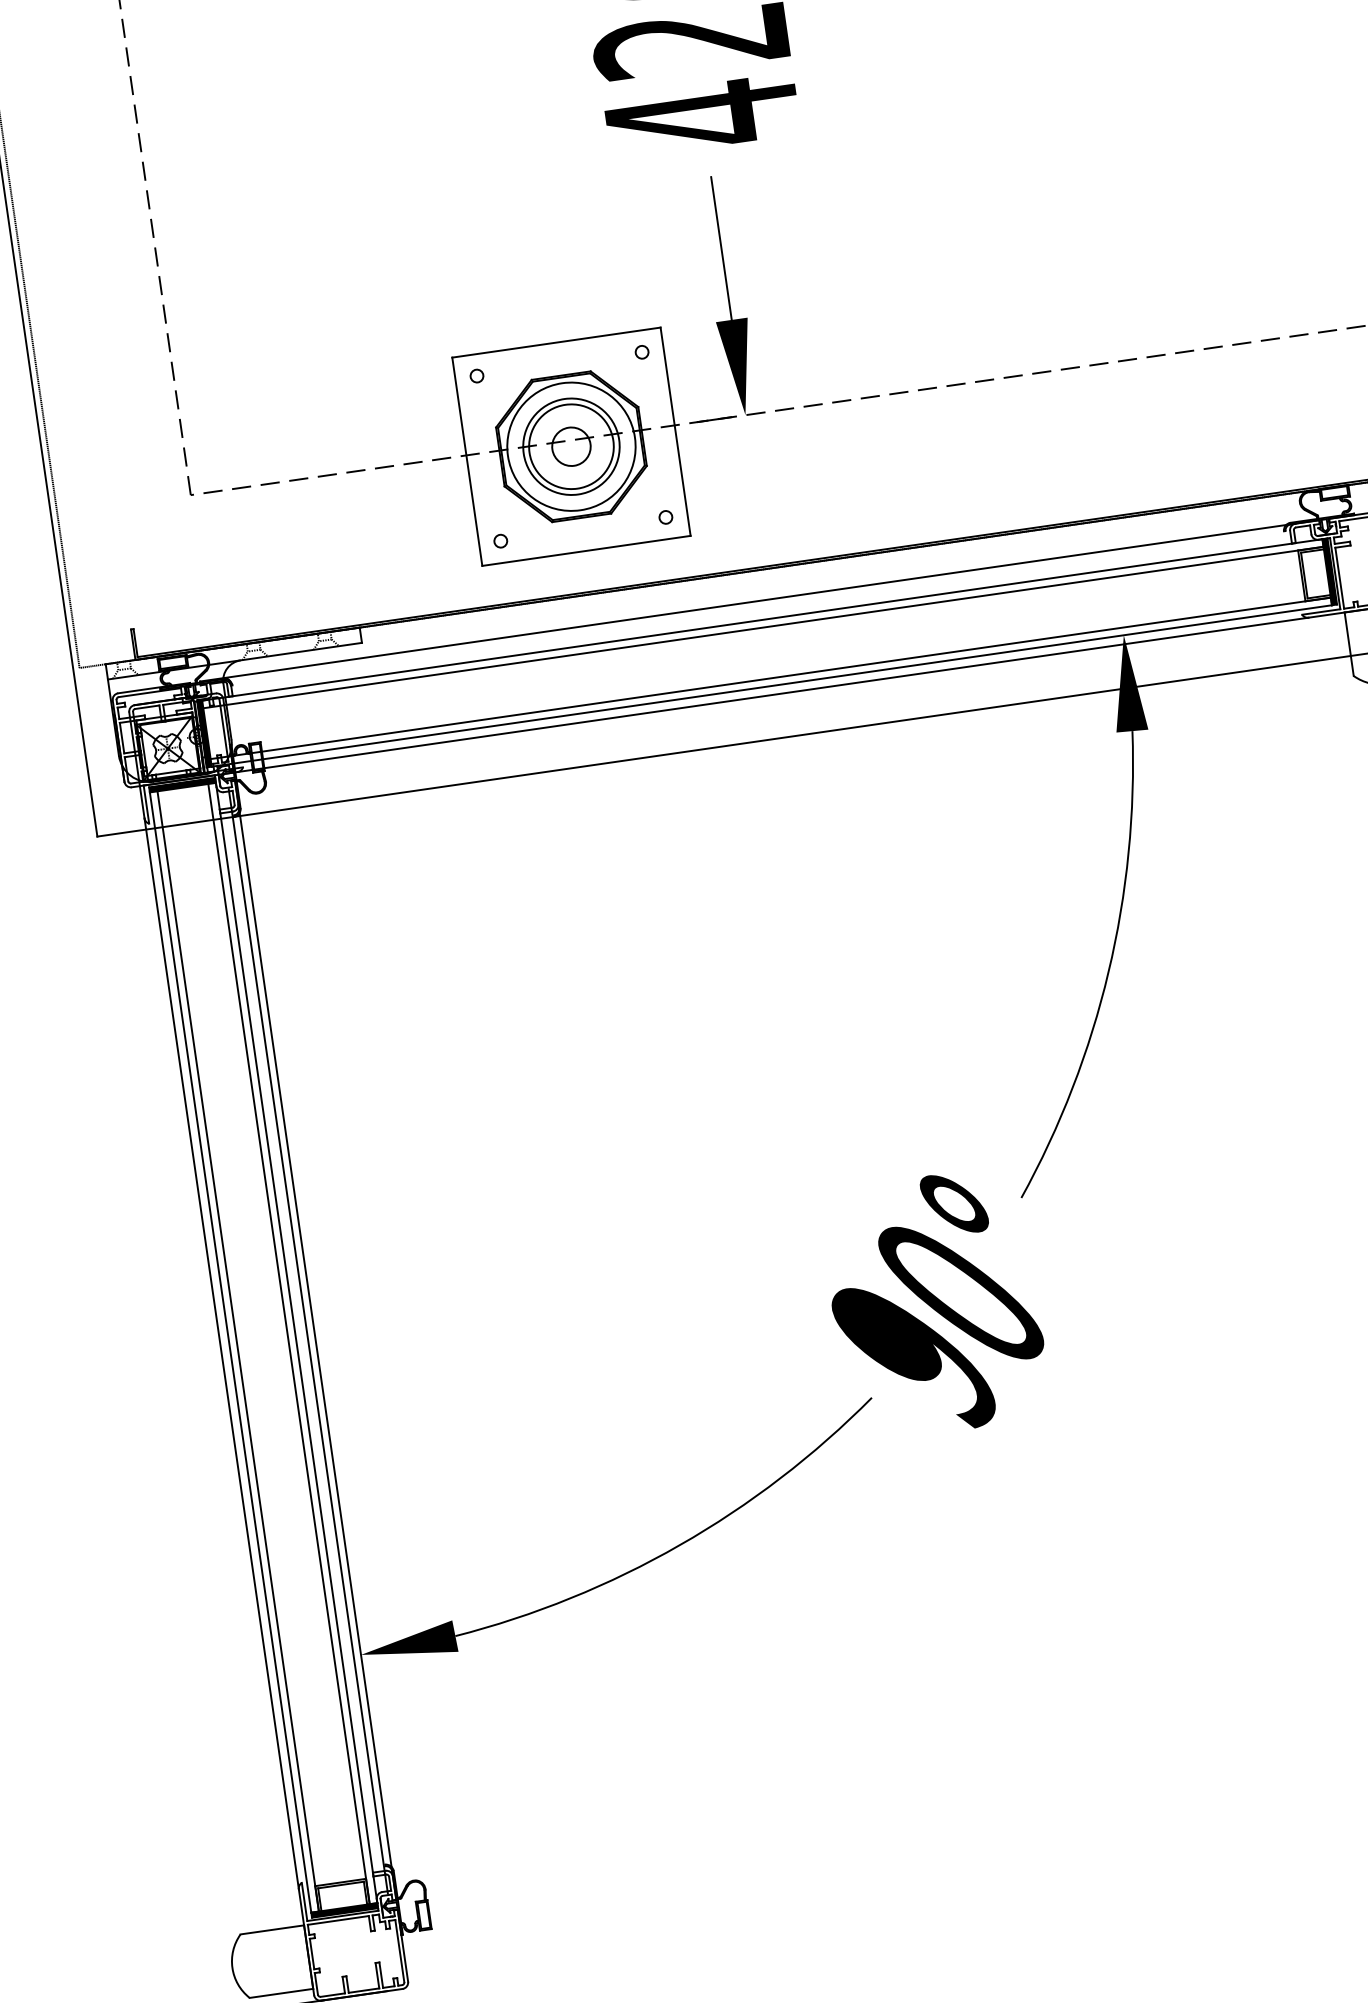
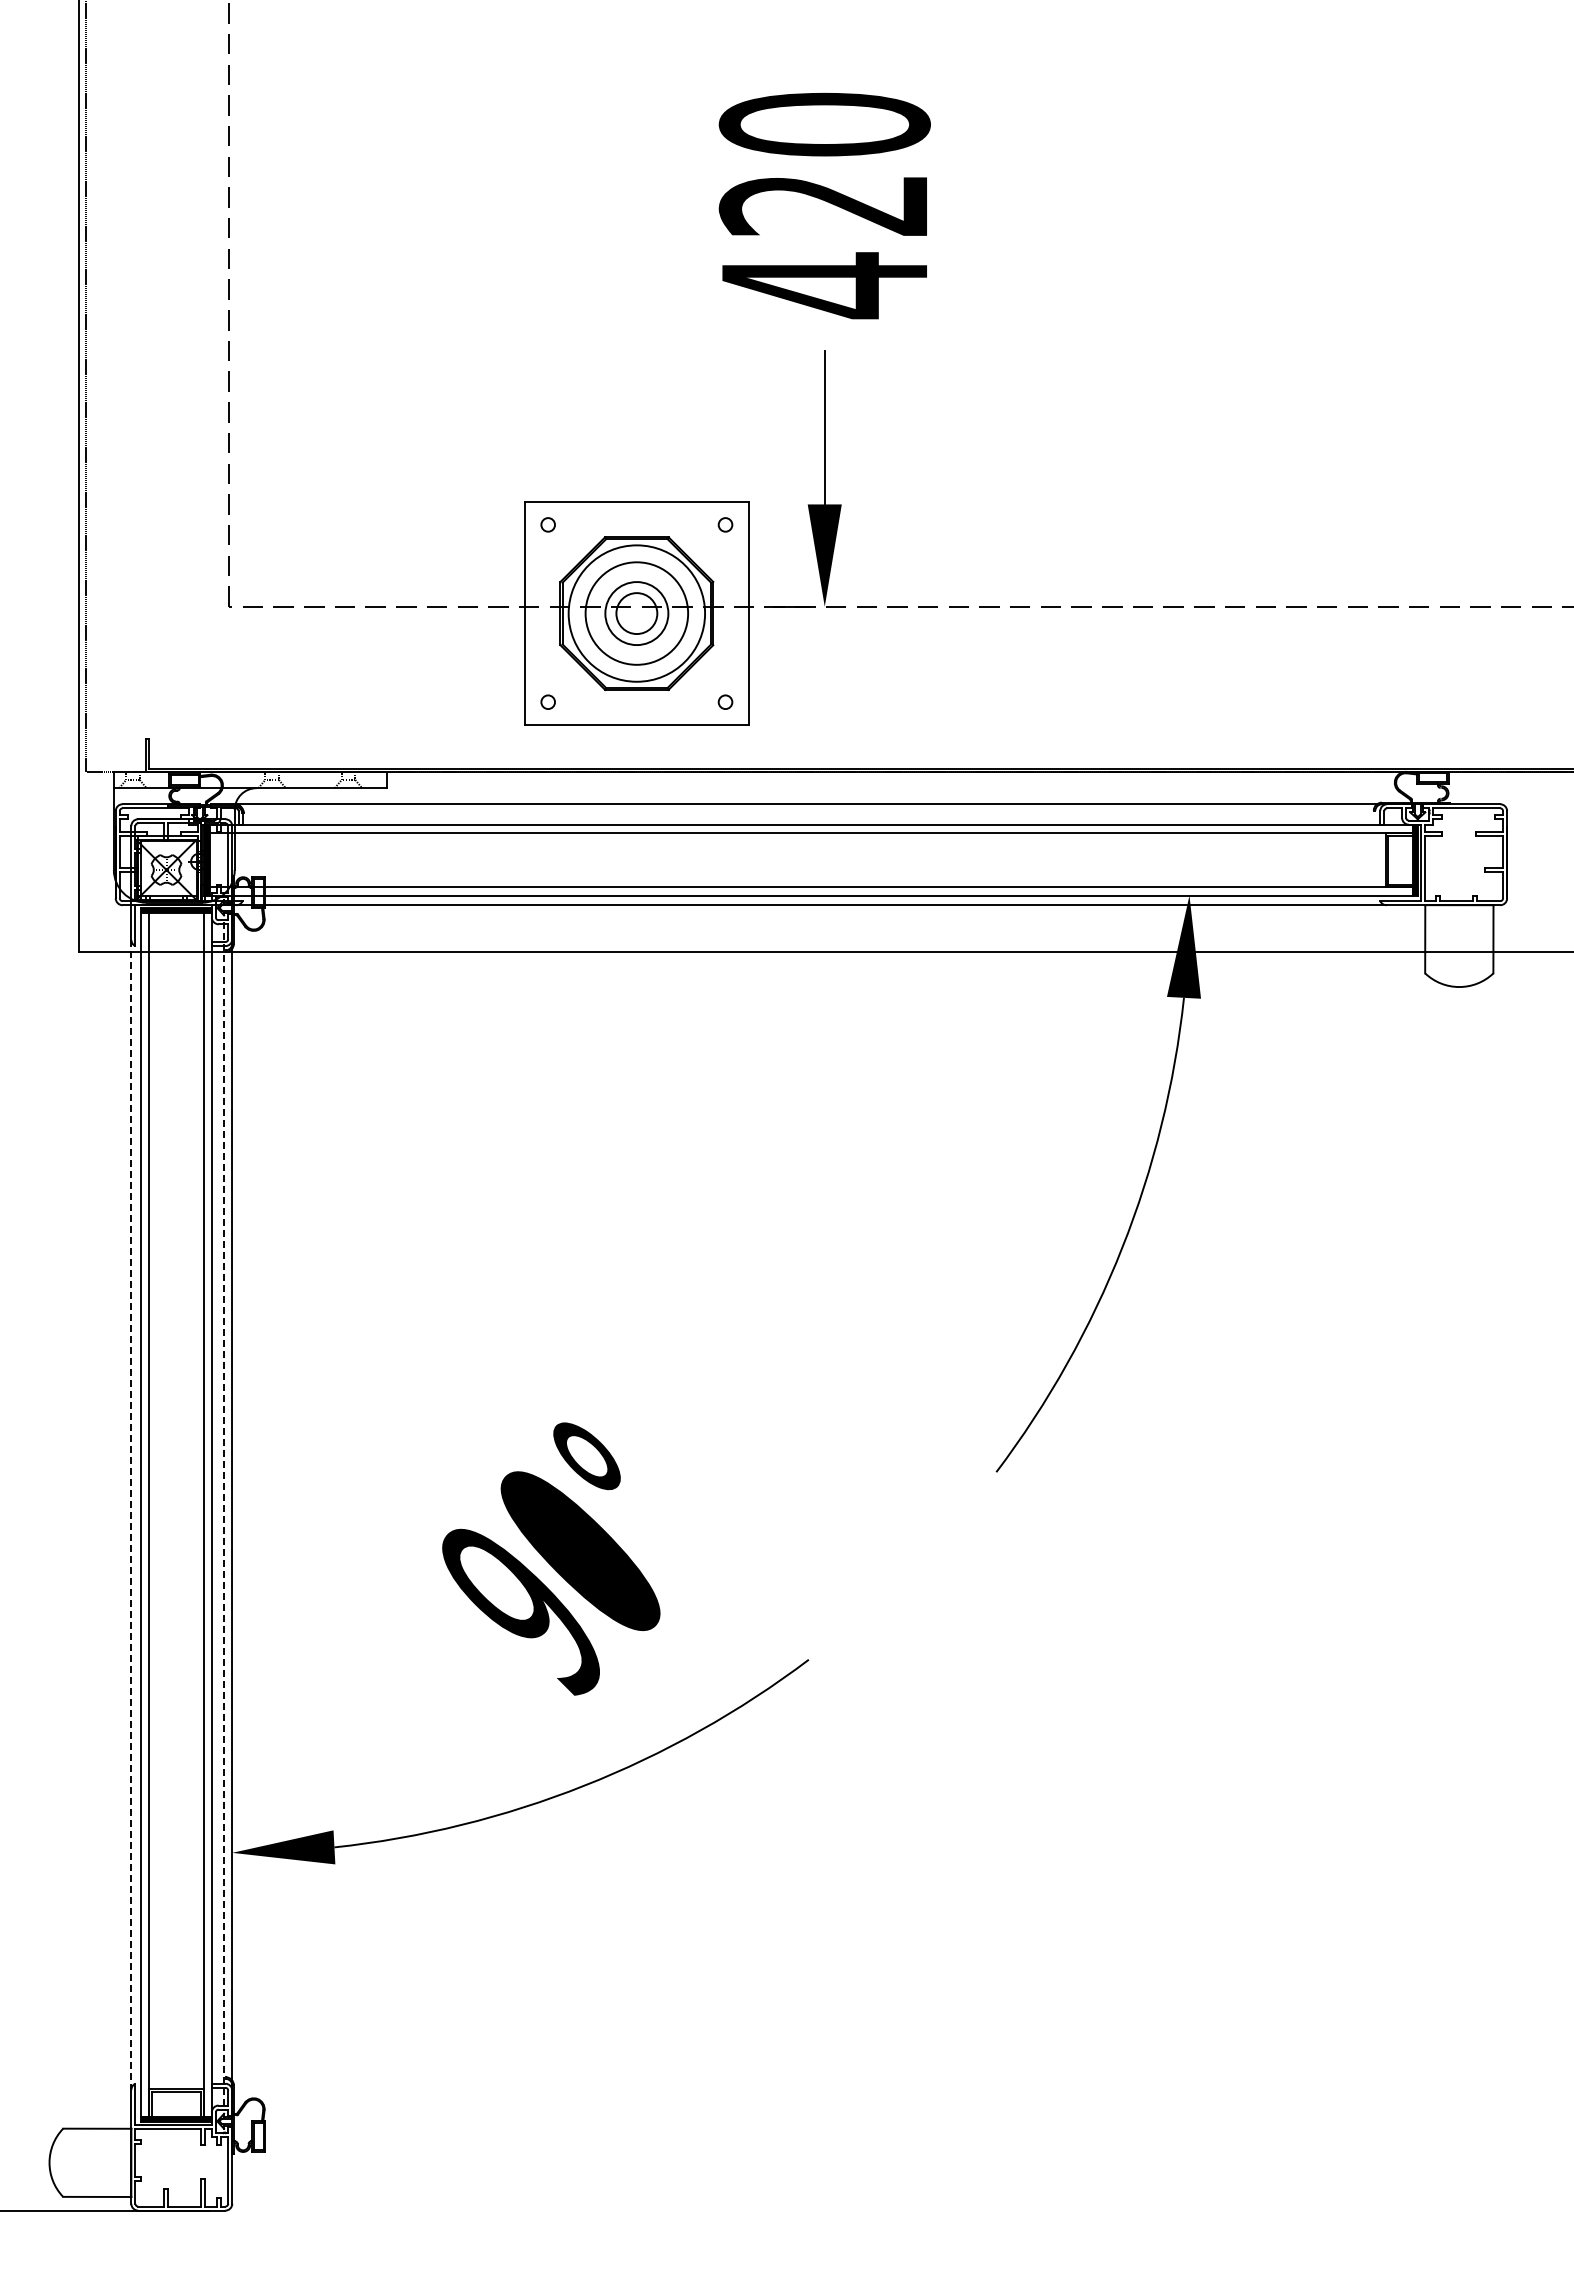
circle: (571, 446) -> (636, 613), size x0.7
text: (935, 1303) -> (551, 1558), moved
line: (308, 1341) -> (224, 1515), solid -> dashed
line: (221, 1354) -> (131, 1515), solid -> dashed

